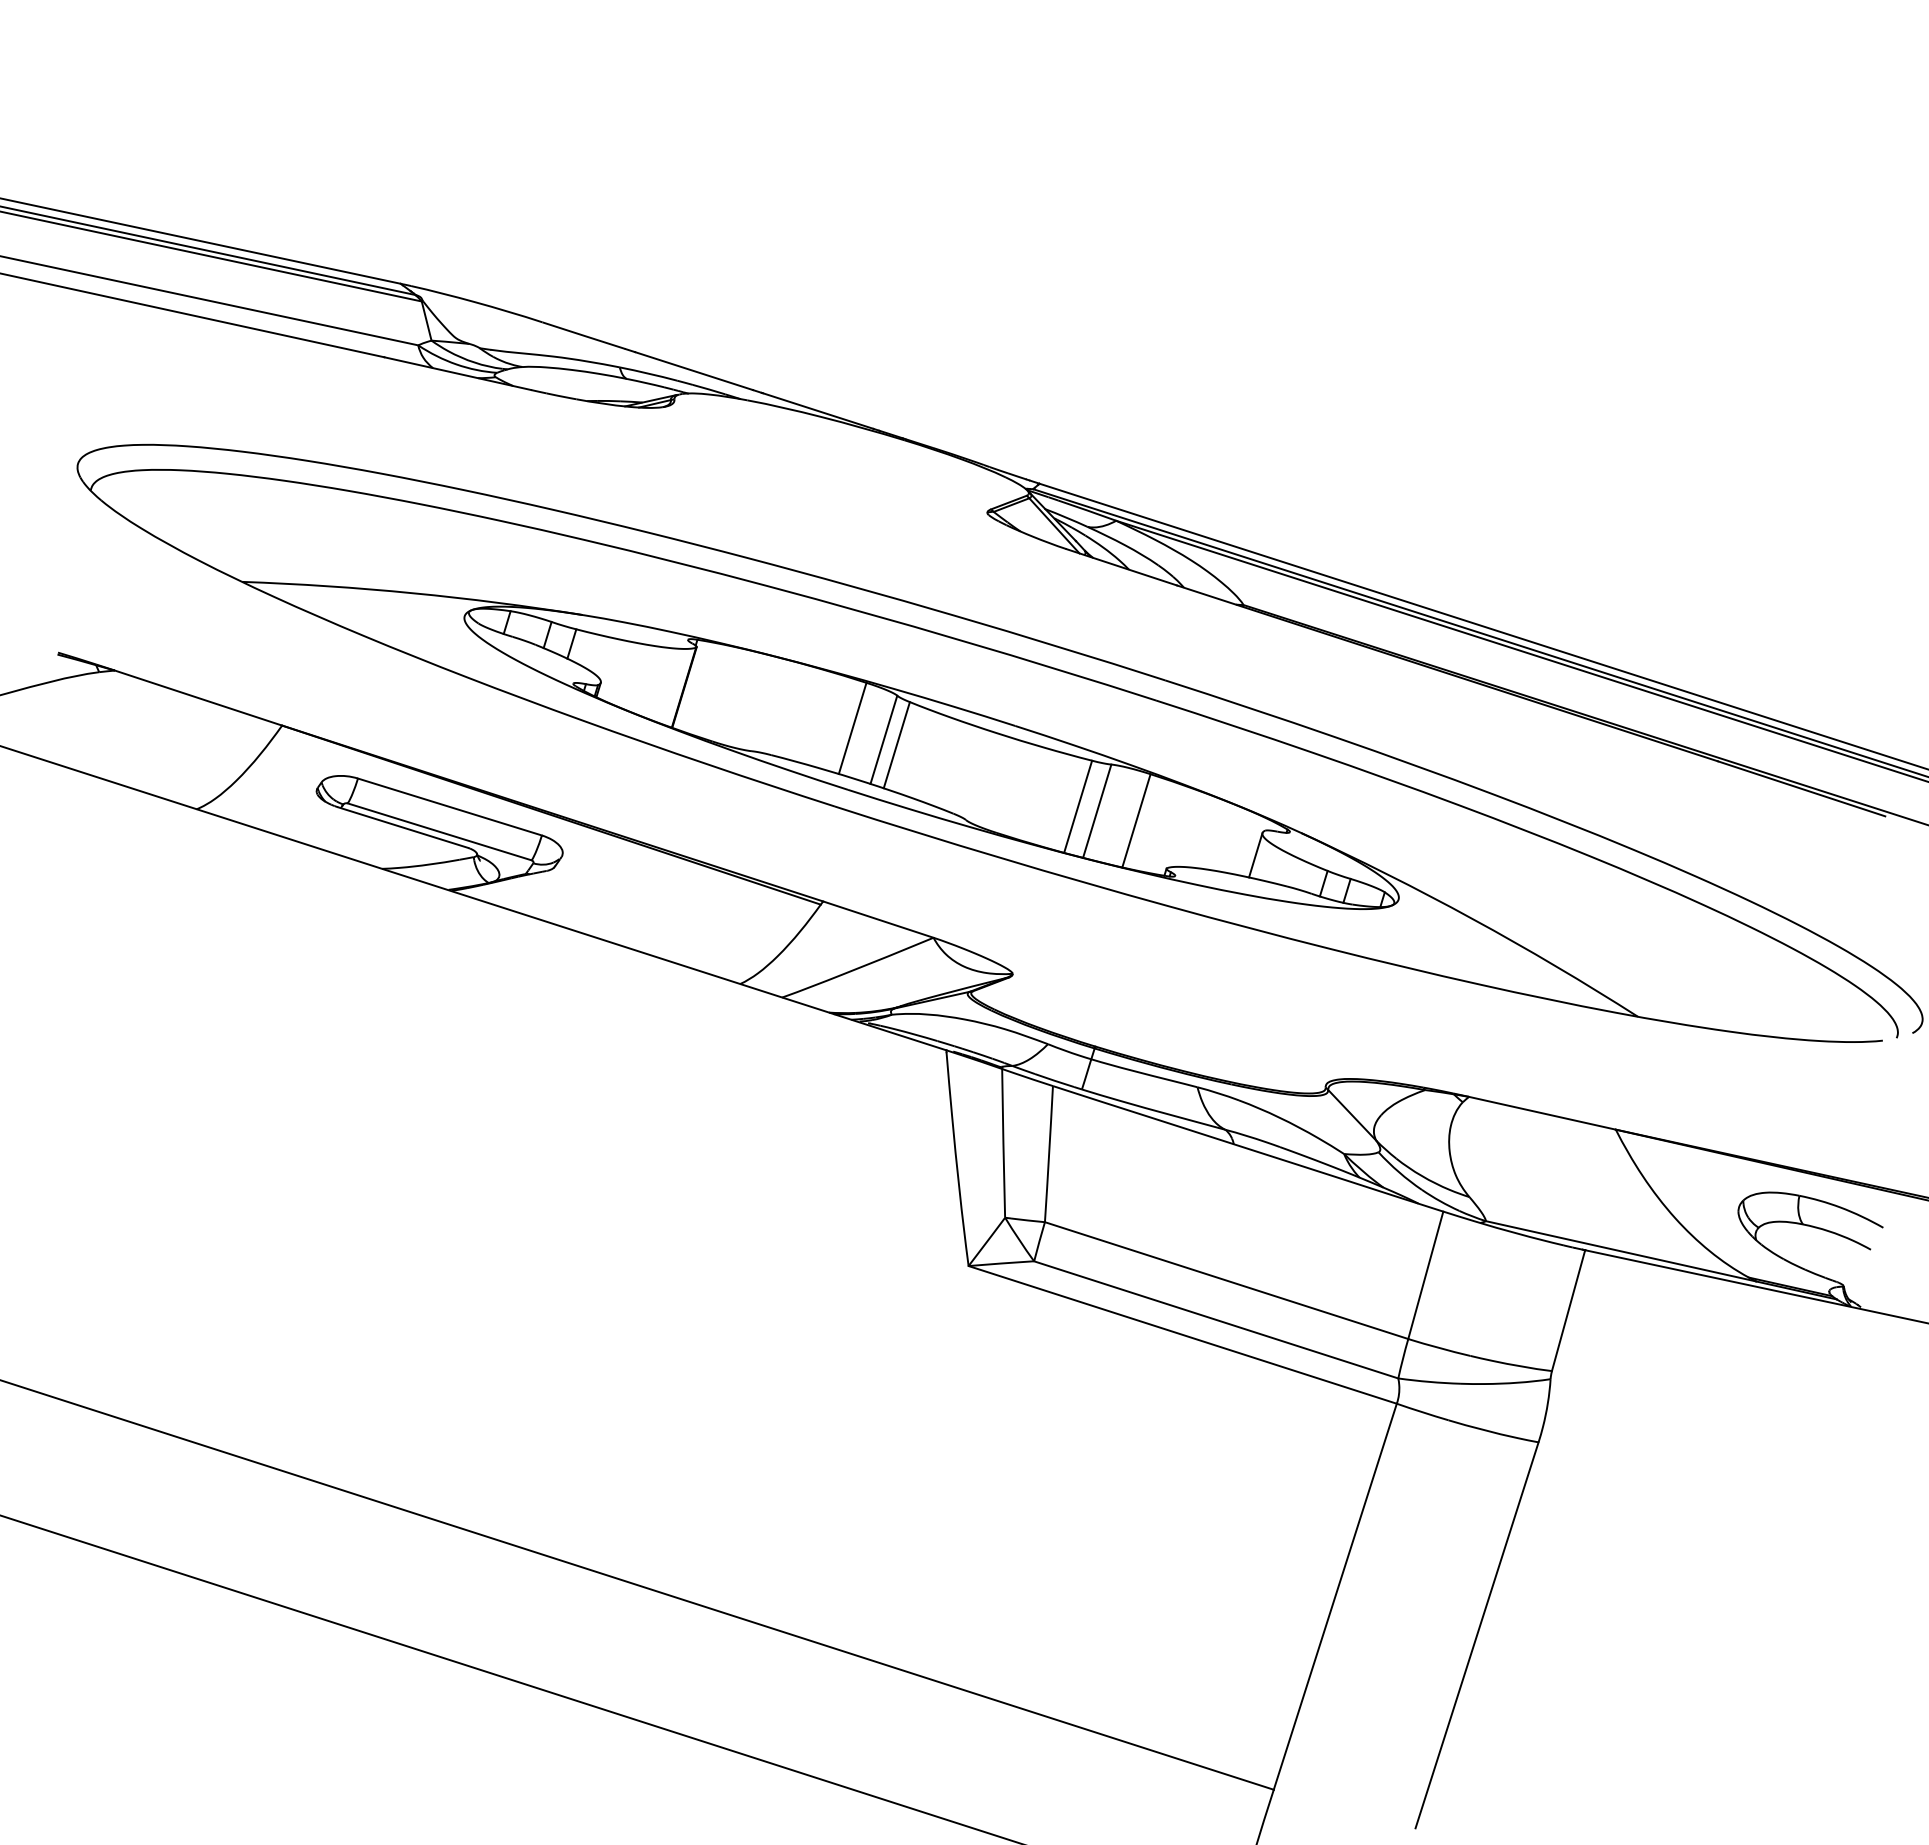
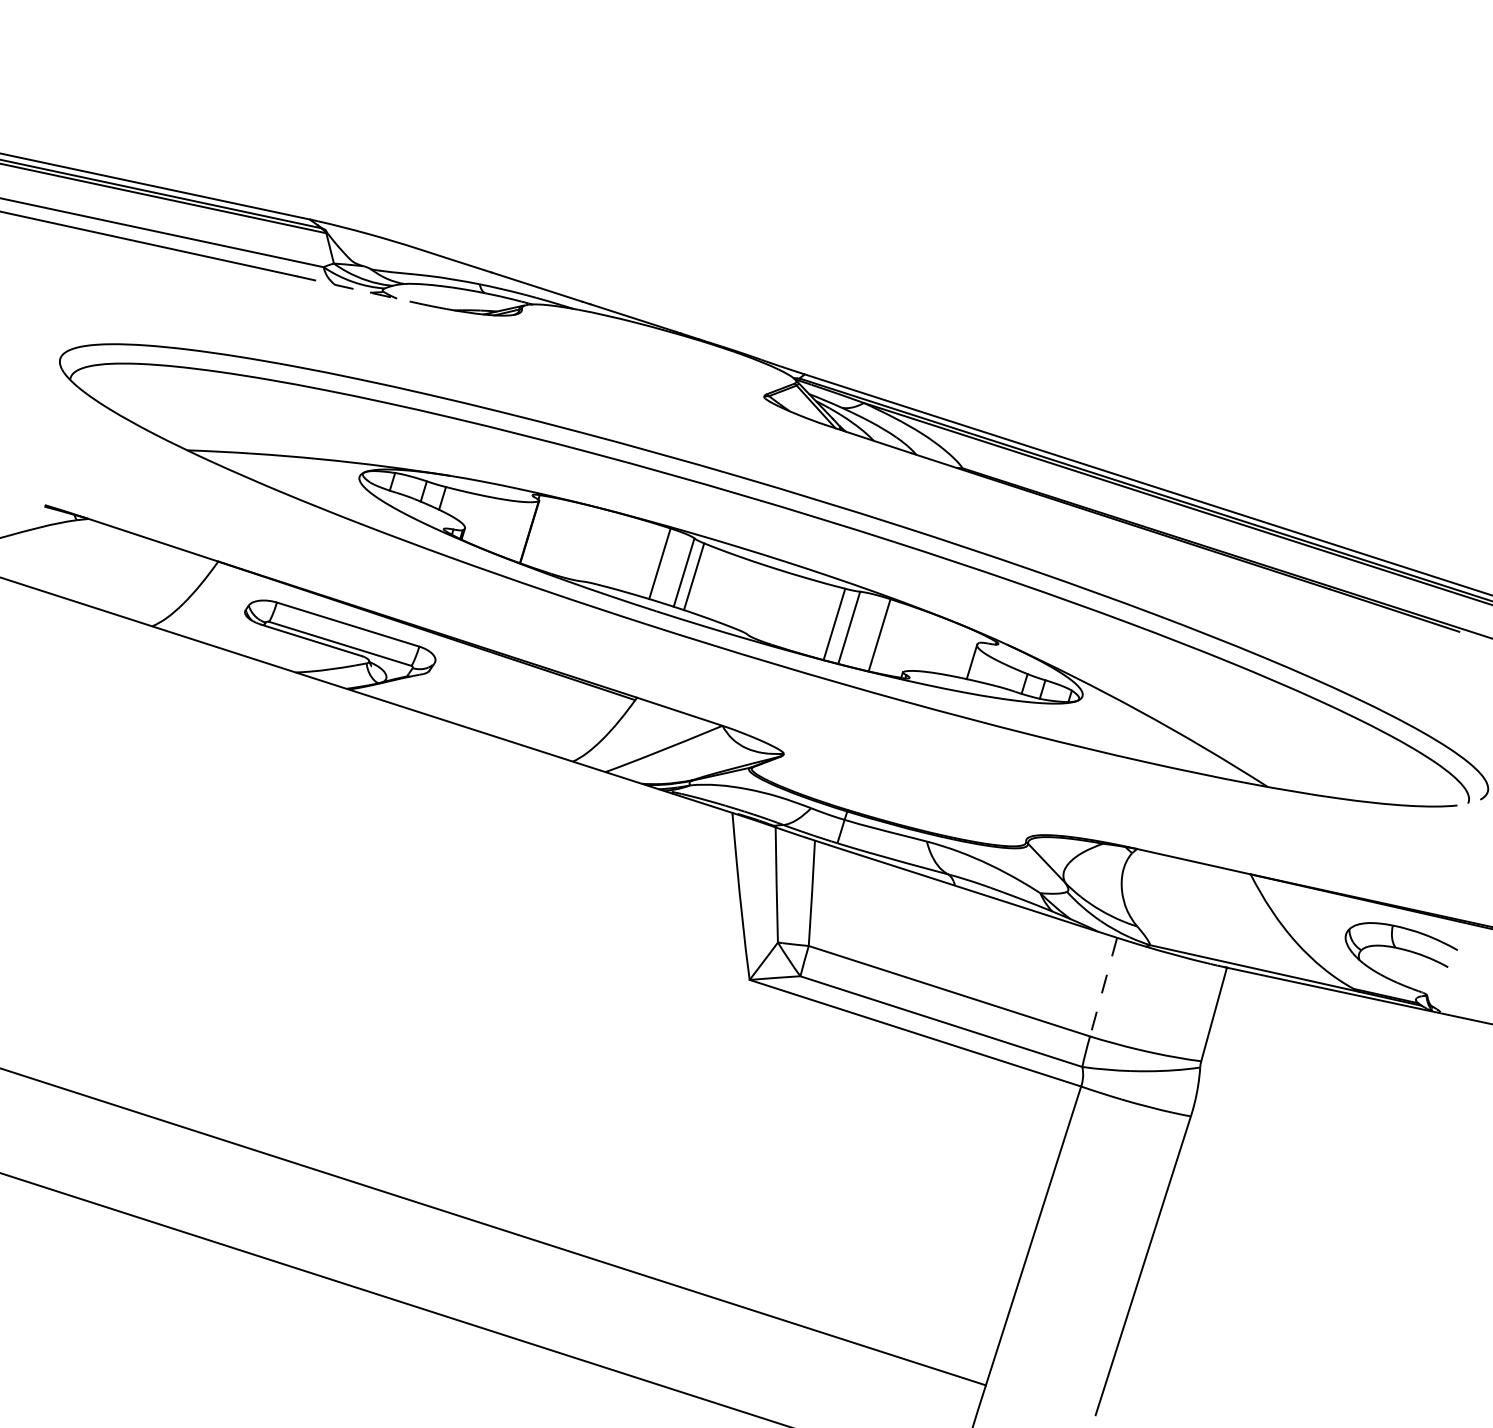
line: (458, 374) -> (354, 289), solid -> dashed
line: (1425, 1275) -> (1103, 987), solid -> dashed

